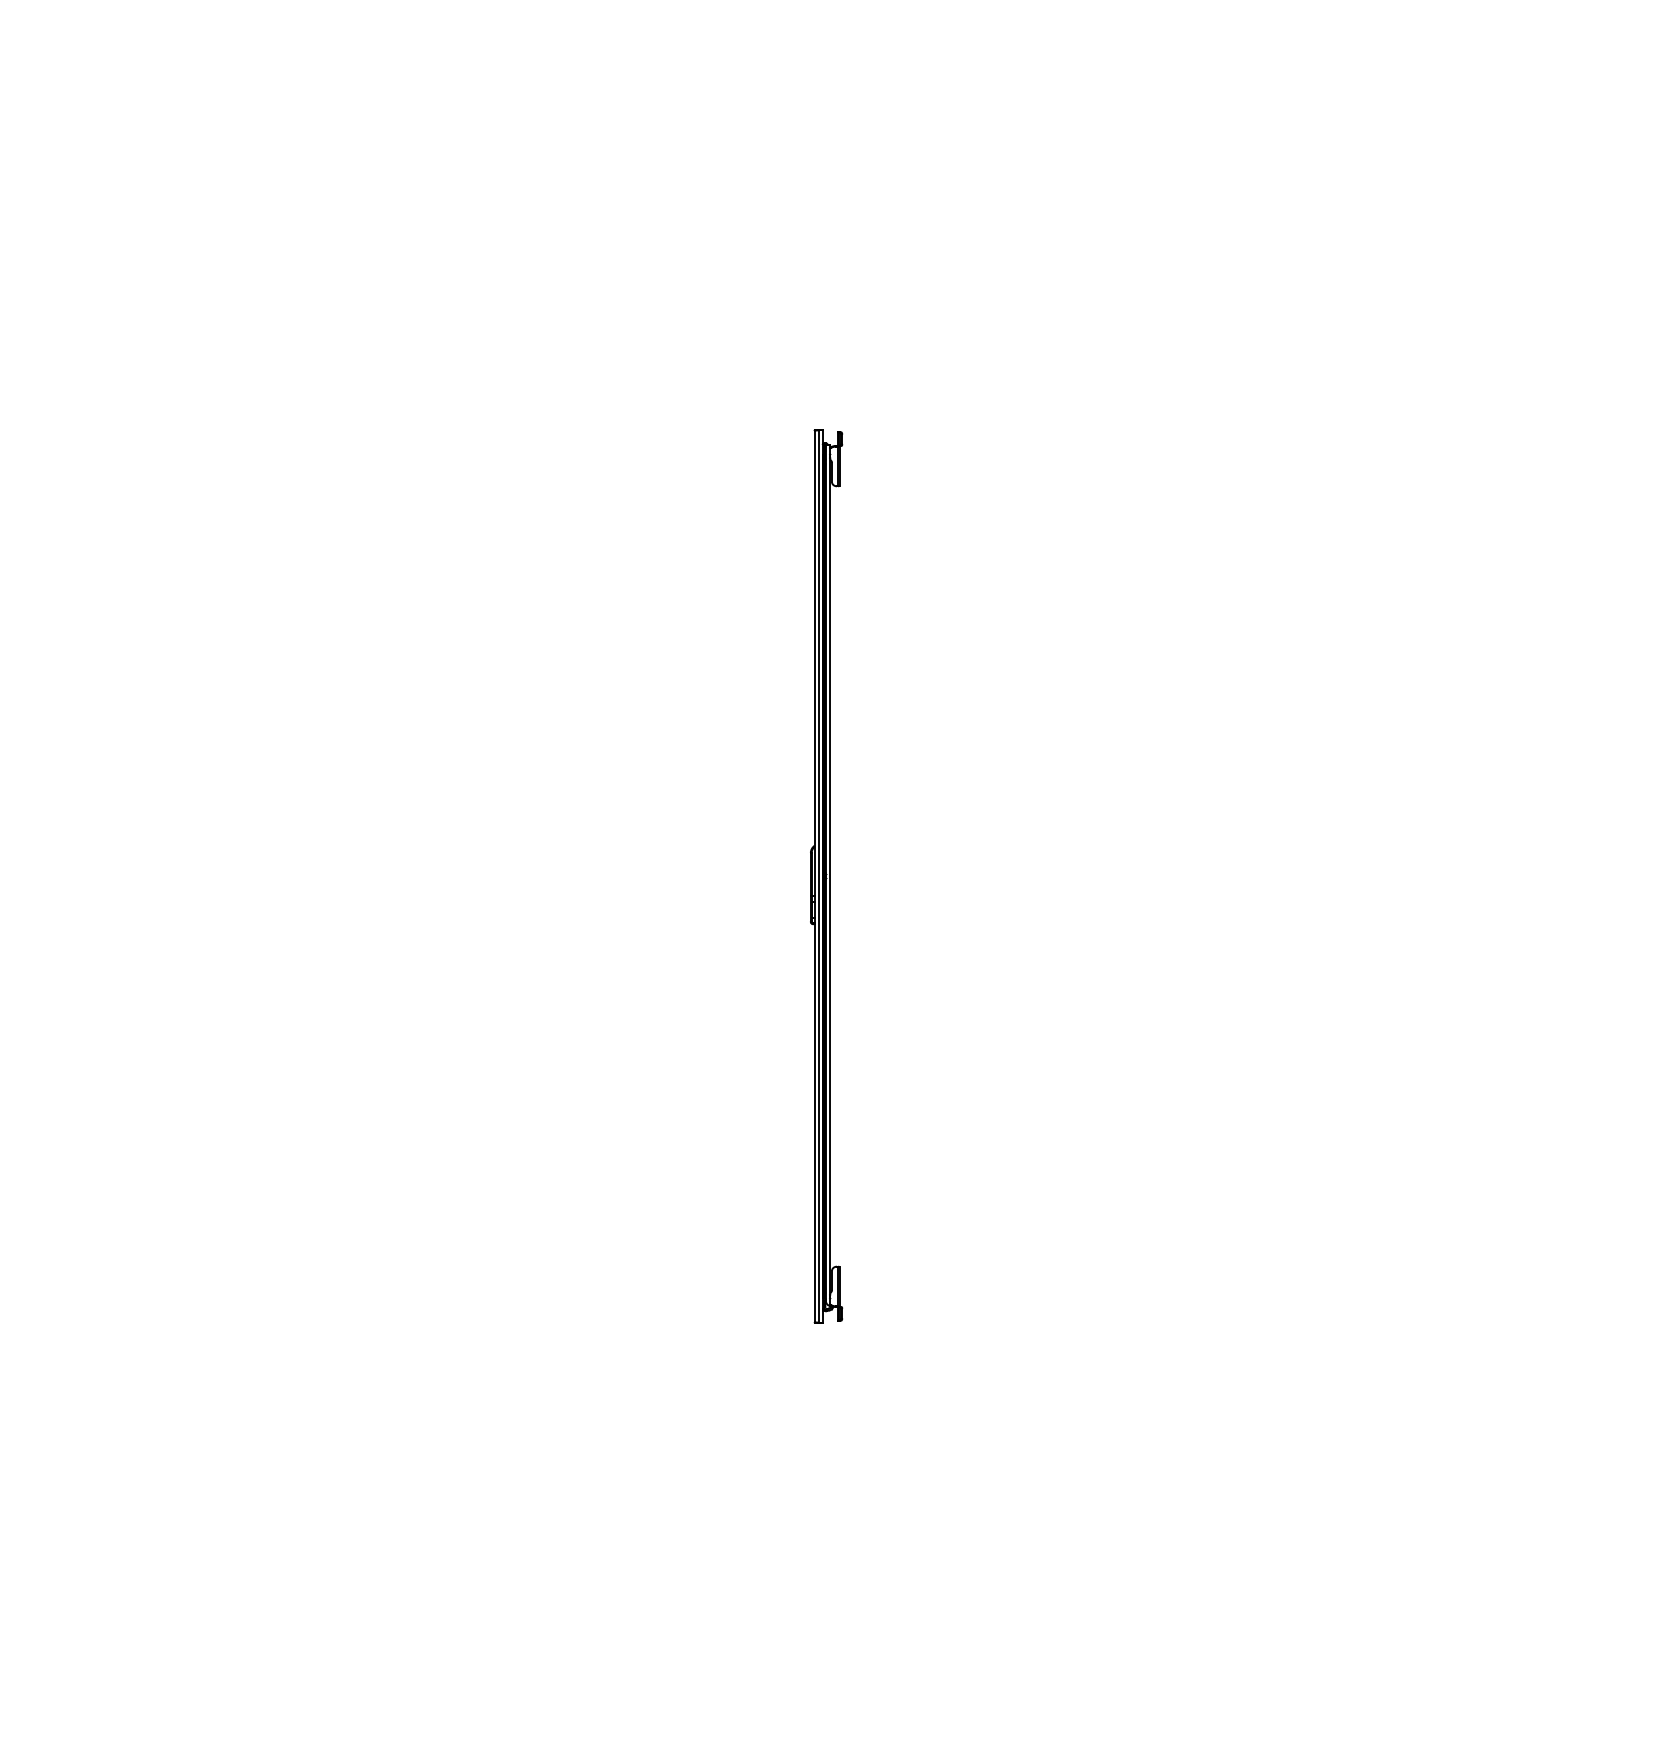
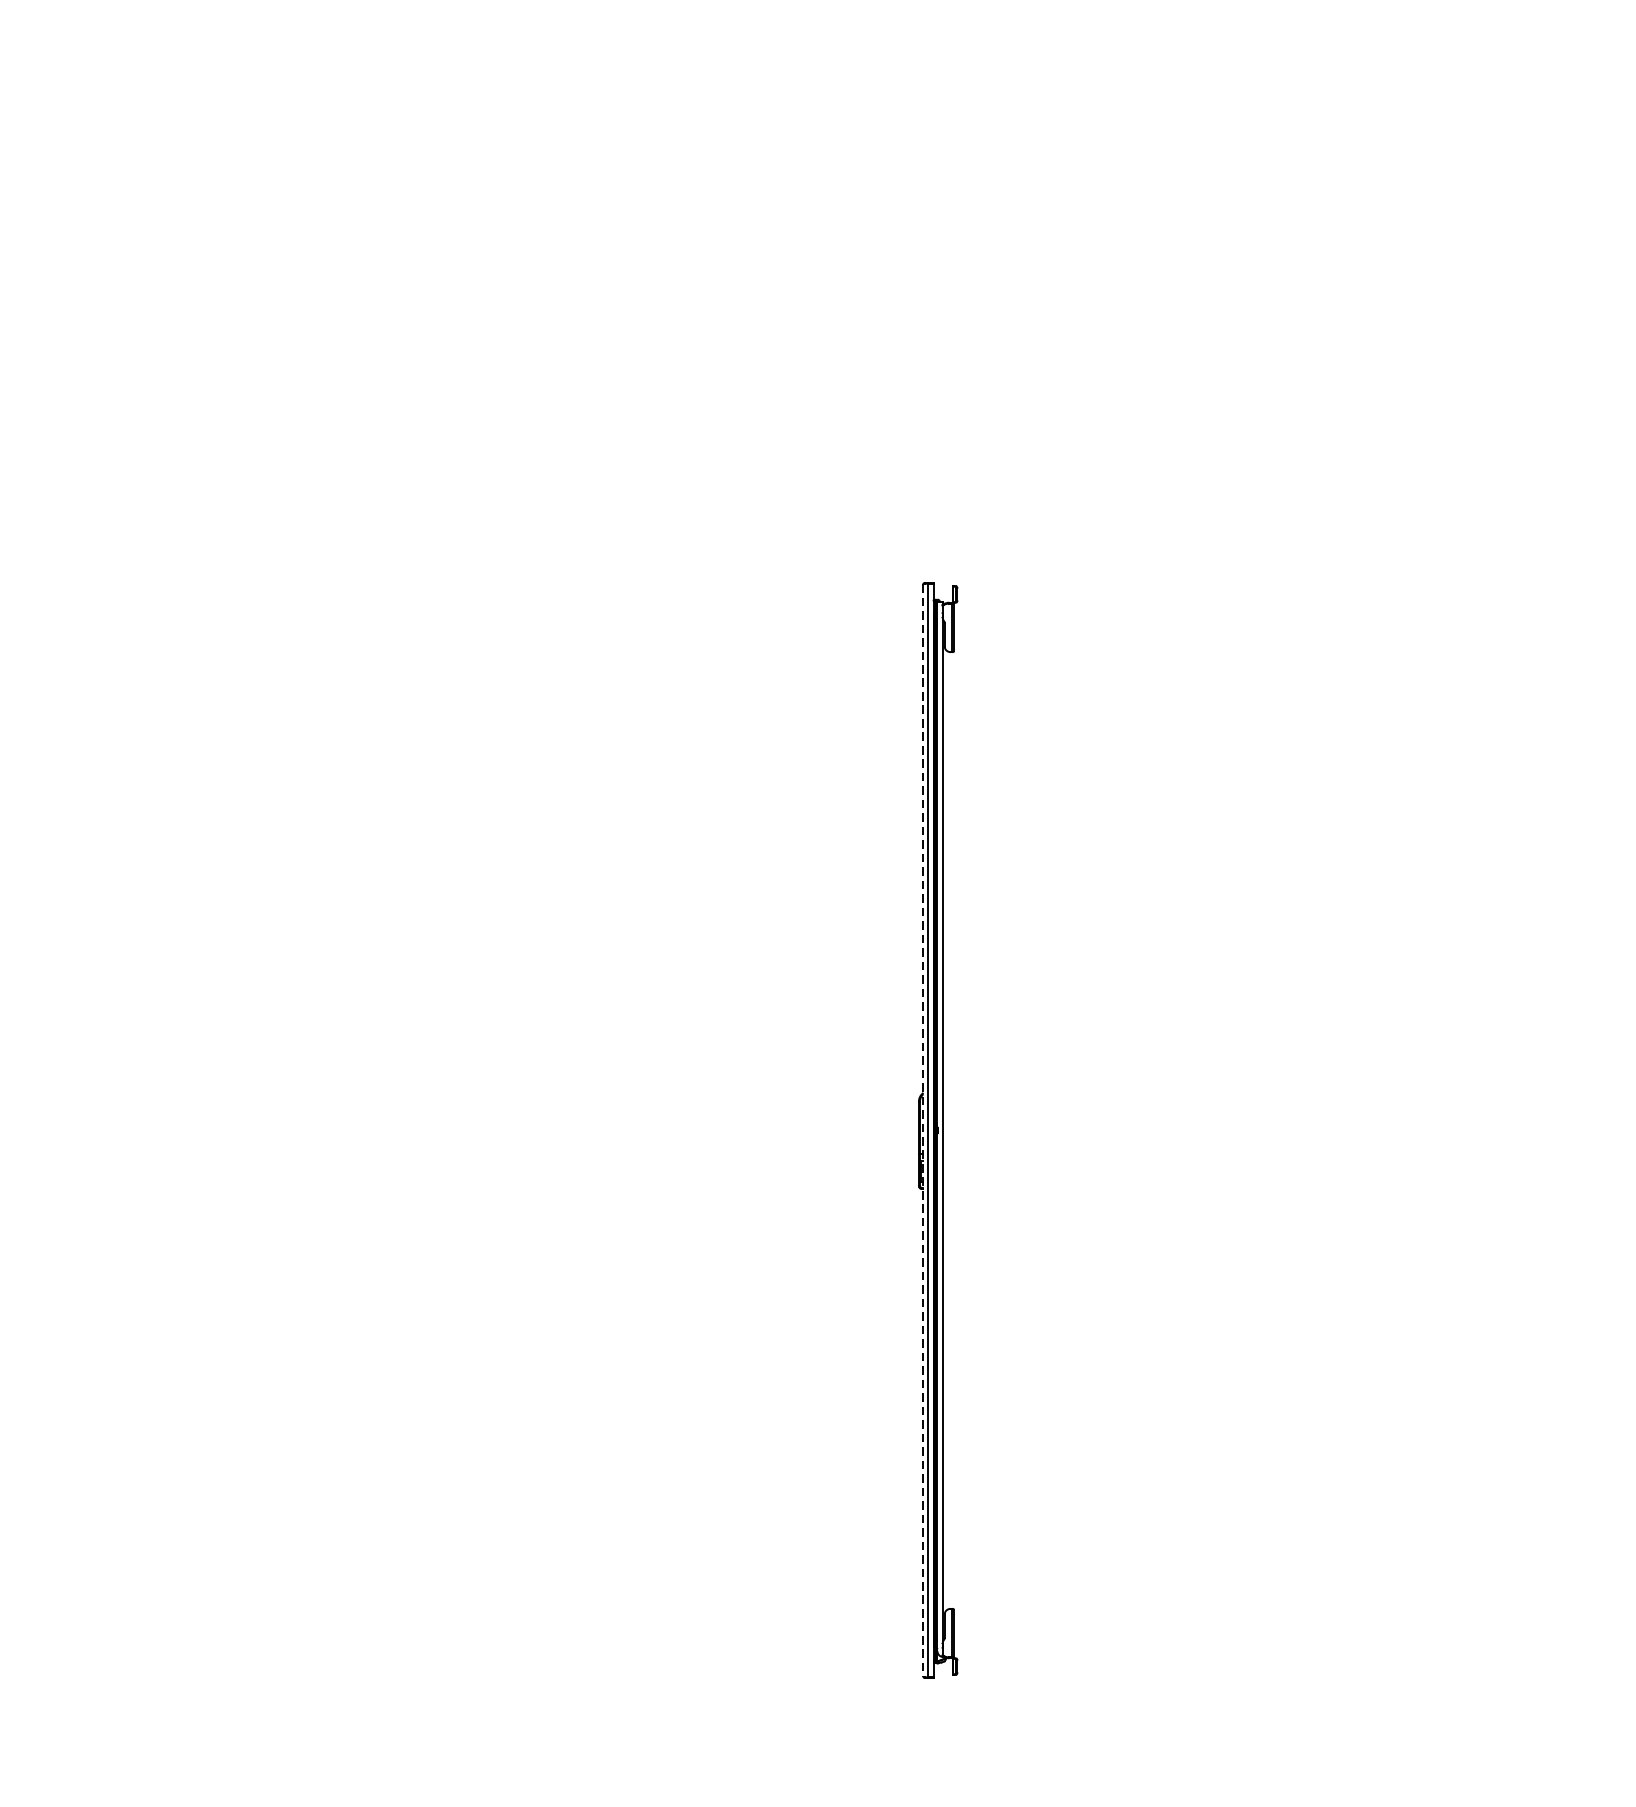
line: (814, 876) -> (923, 1130), solid -> dashed

